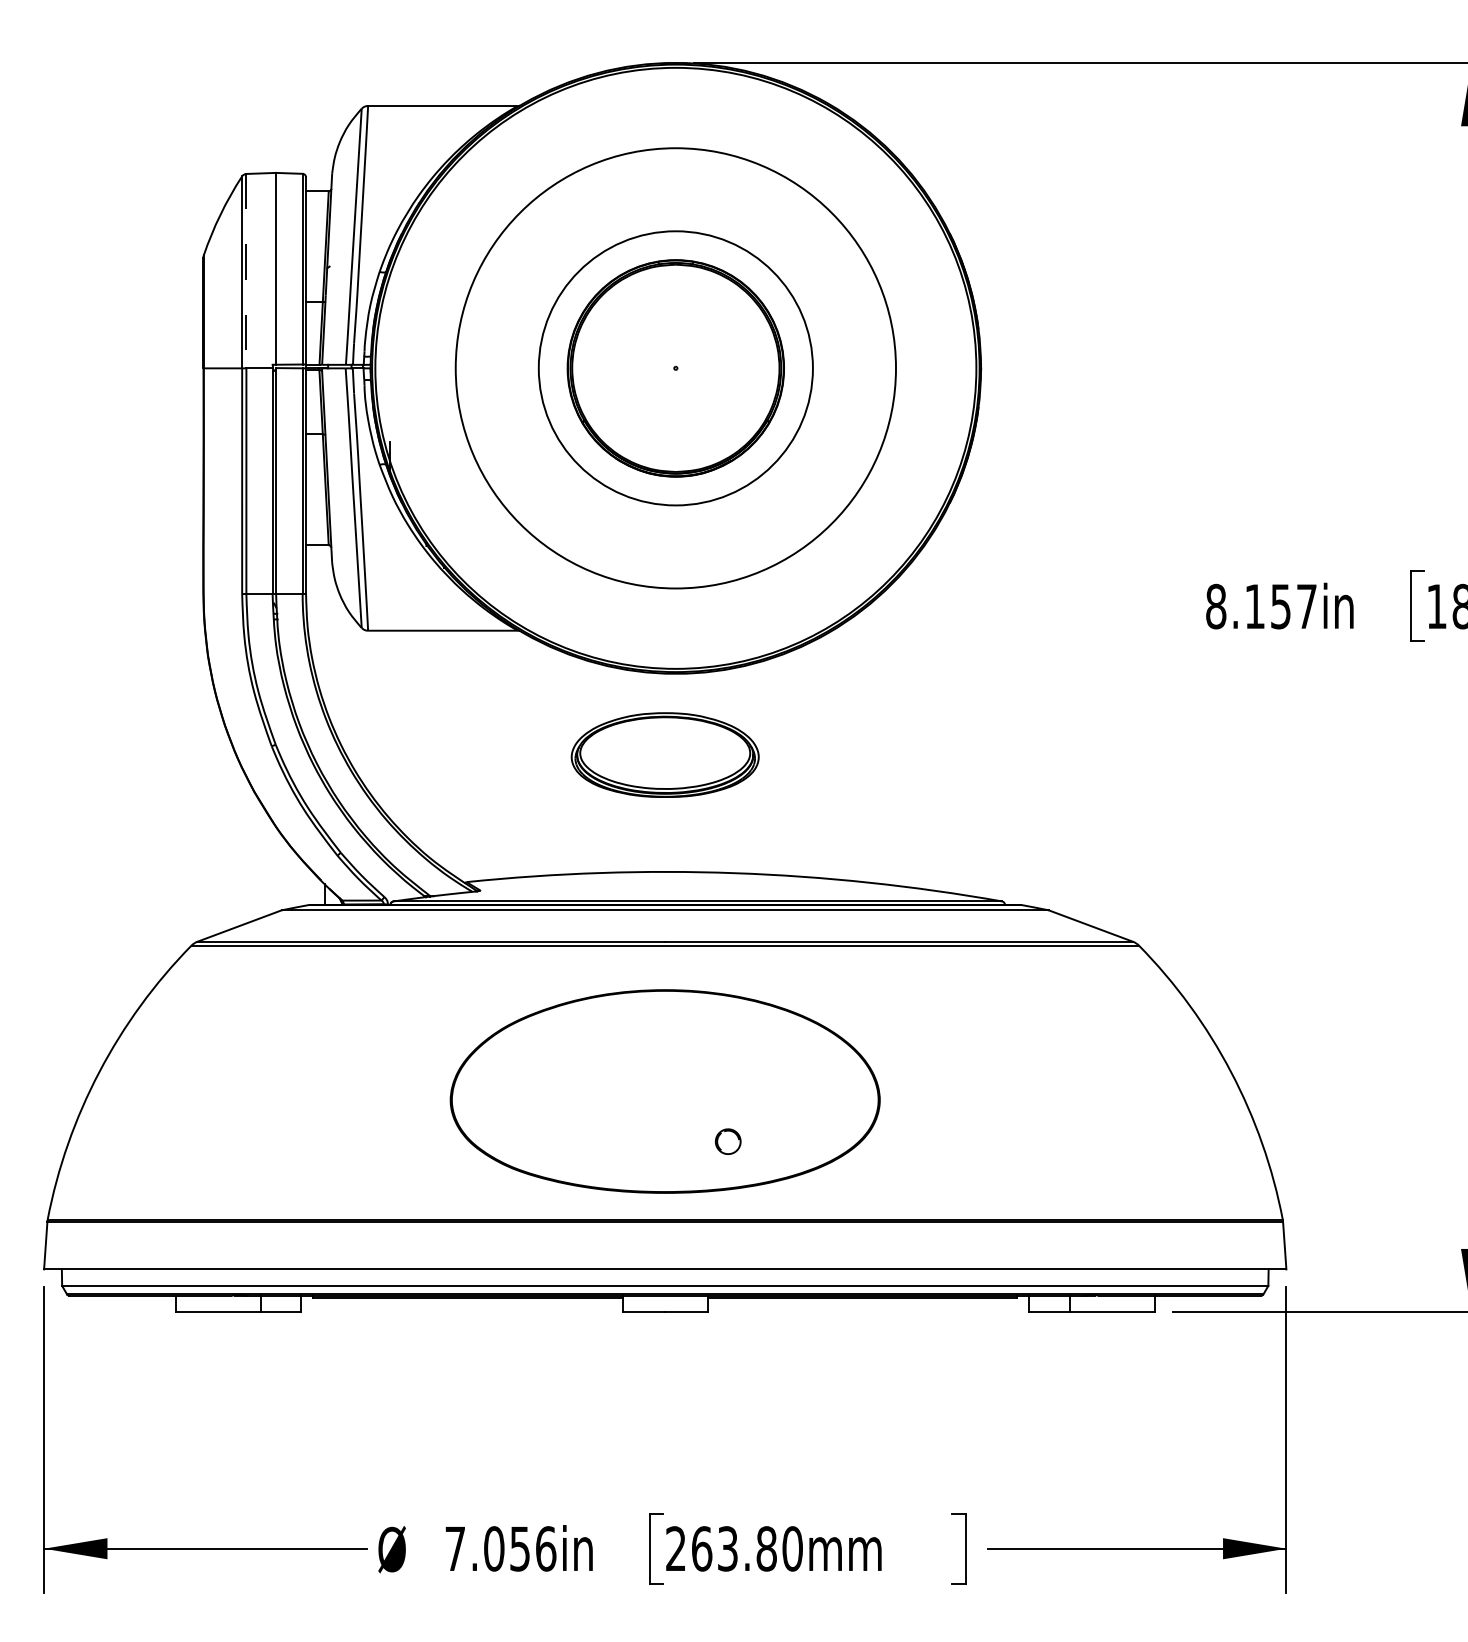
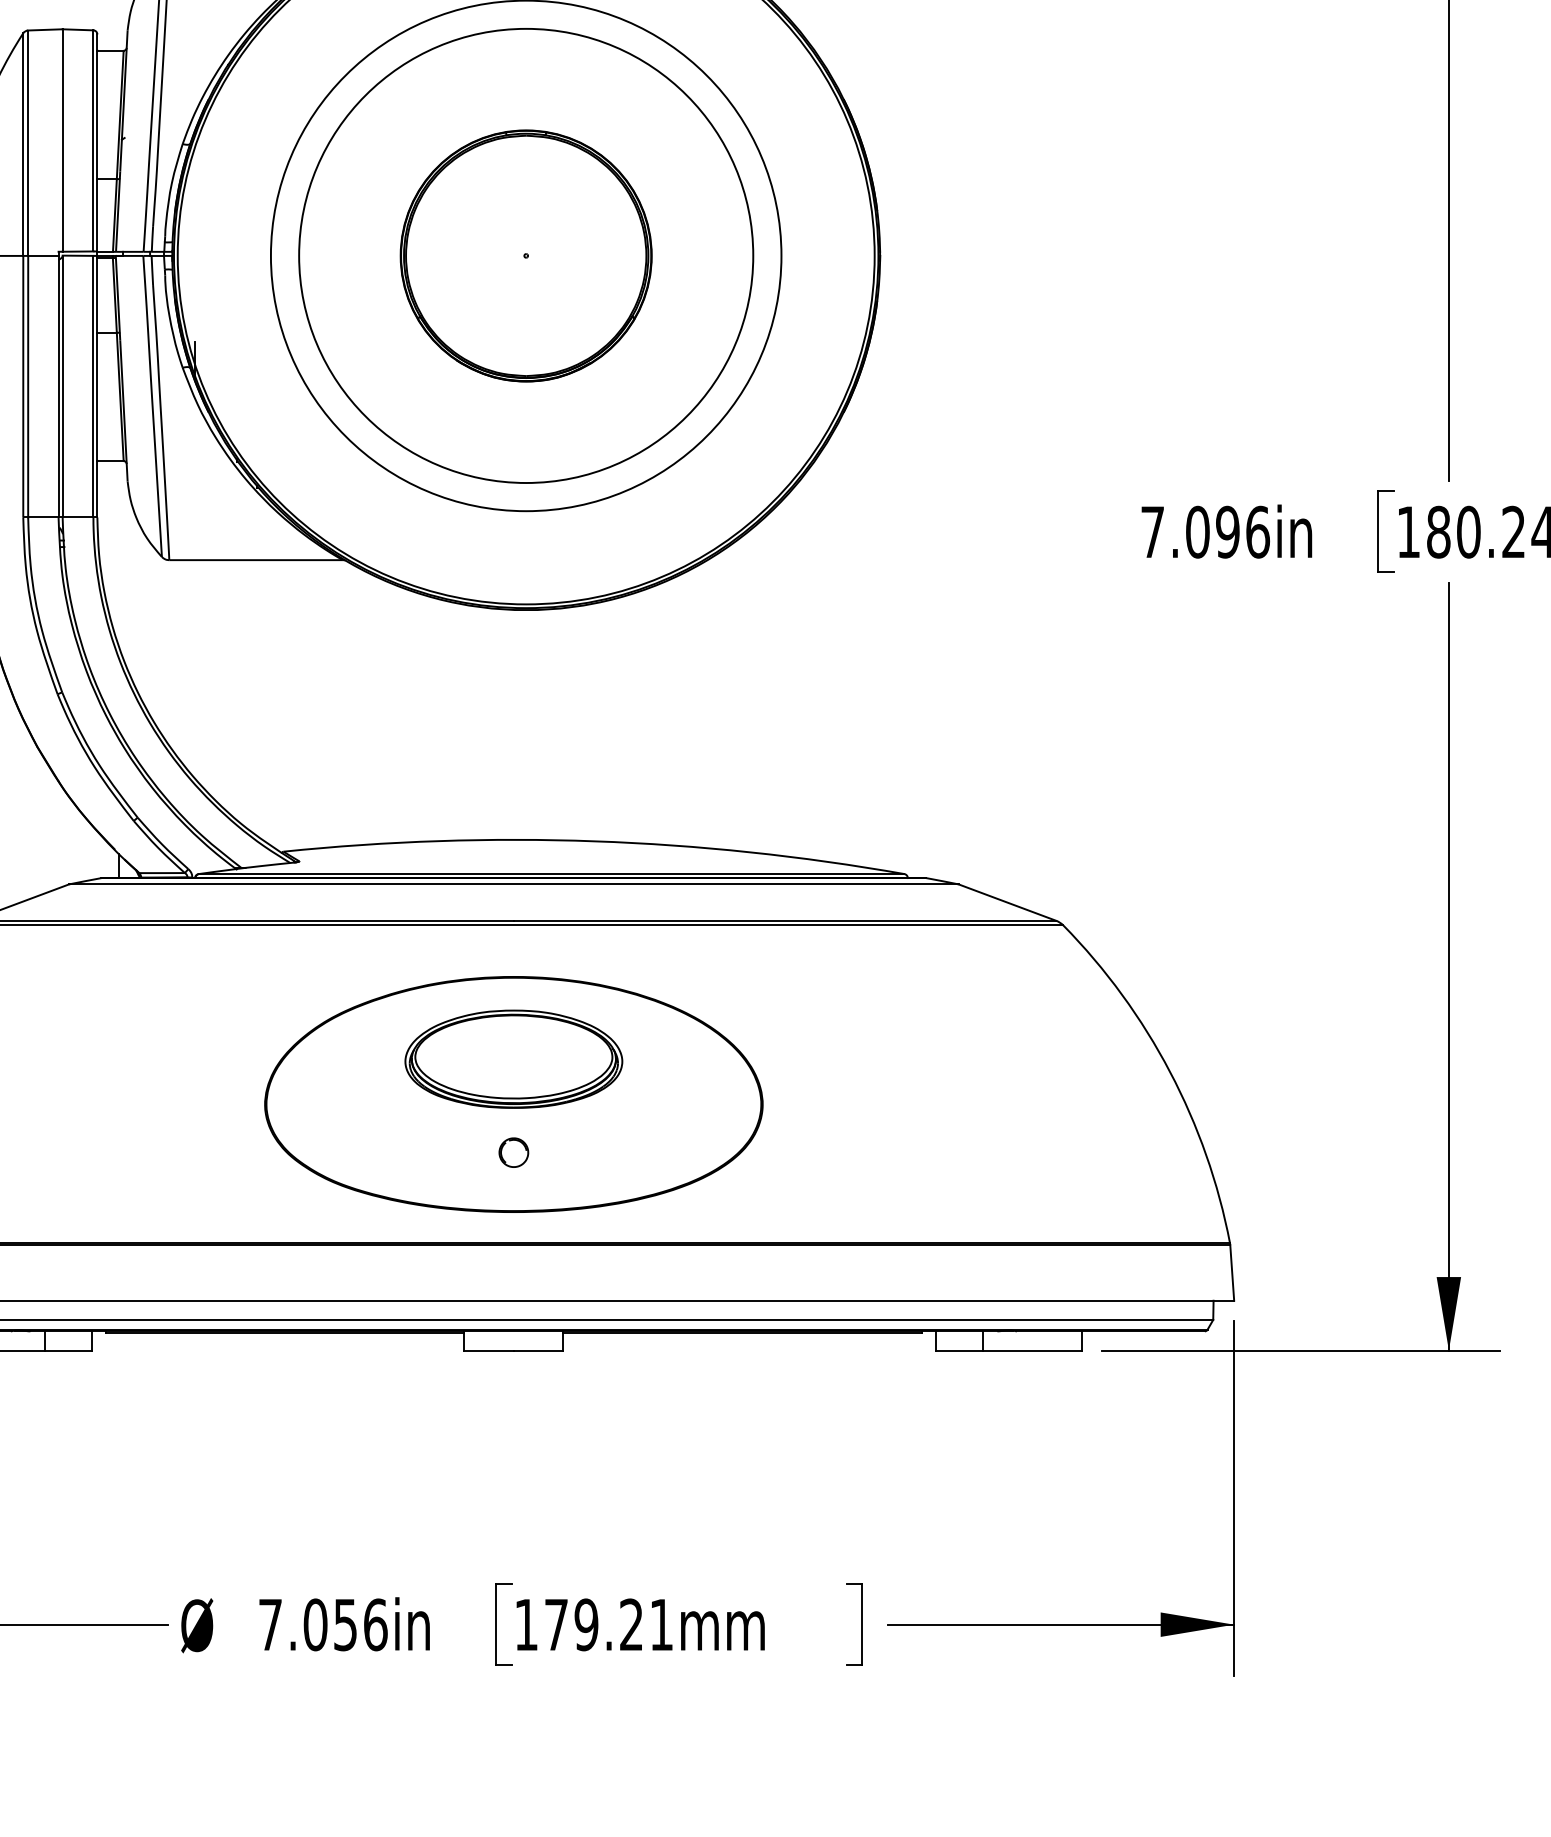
line: (246, 271) -> (28, 143), dashed -> solid
circle: (675, 368) -> (525, 256), size x1.43
text: (1261, 606) -> (1205, 532), 8.157in -> 7.096in
part: (664, 754) -> (513, 1058), moved
part: (728, 1141) -> (514, 1152), moved
text: (734, 1548) -> (594, 1624), 263.80mm -> 179.21mm

